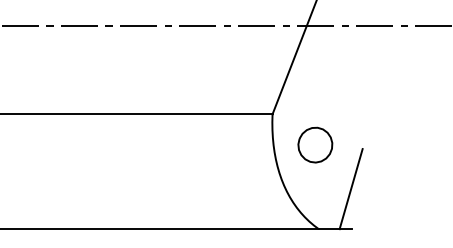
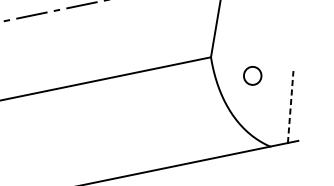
part: (315, 144) -> (252, 75), size x0.6
line: (351, 189) -> (291, 107), solid -> dashed

